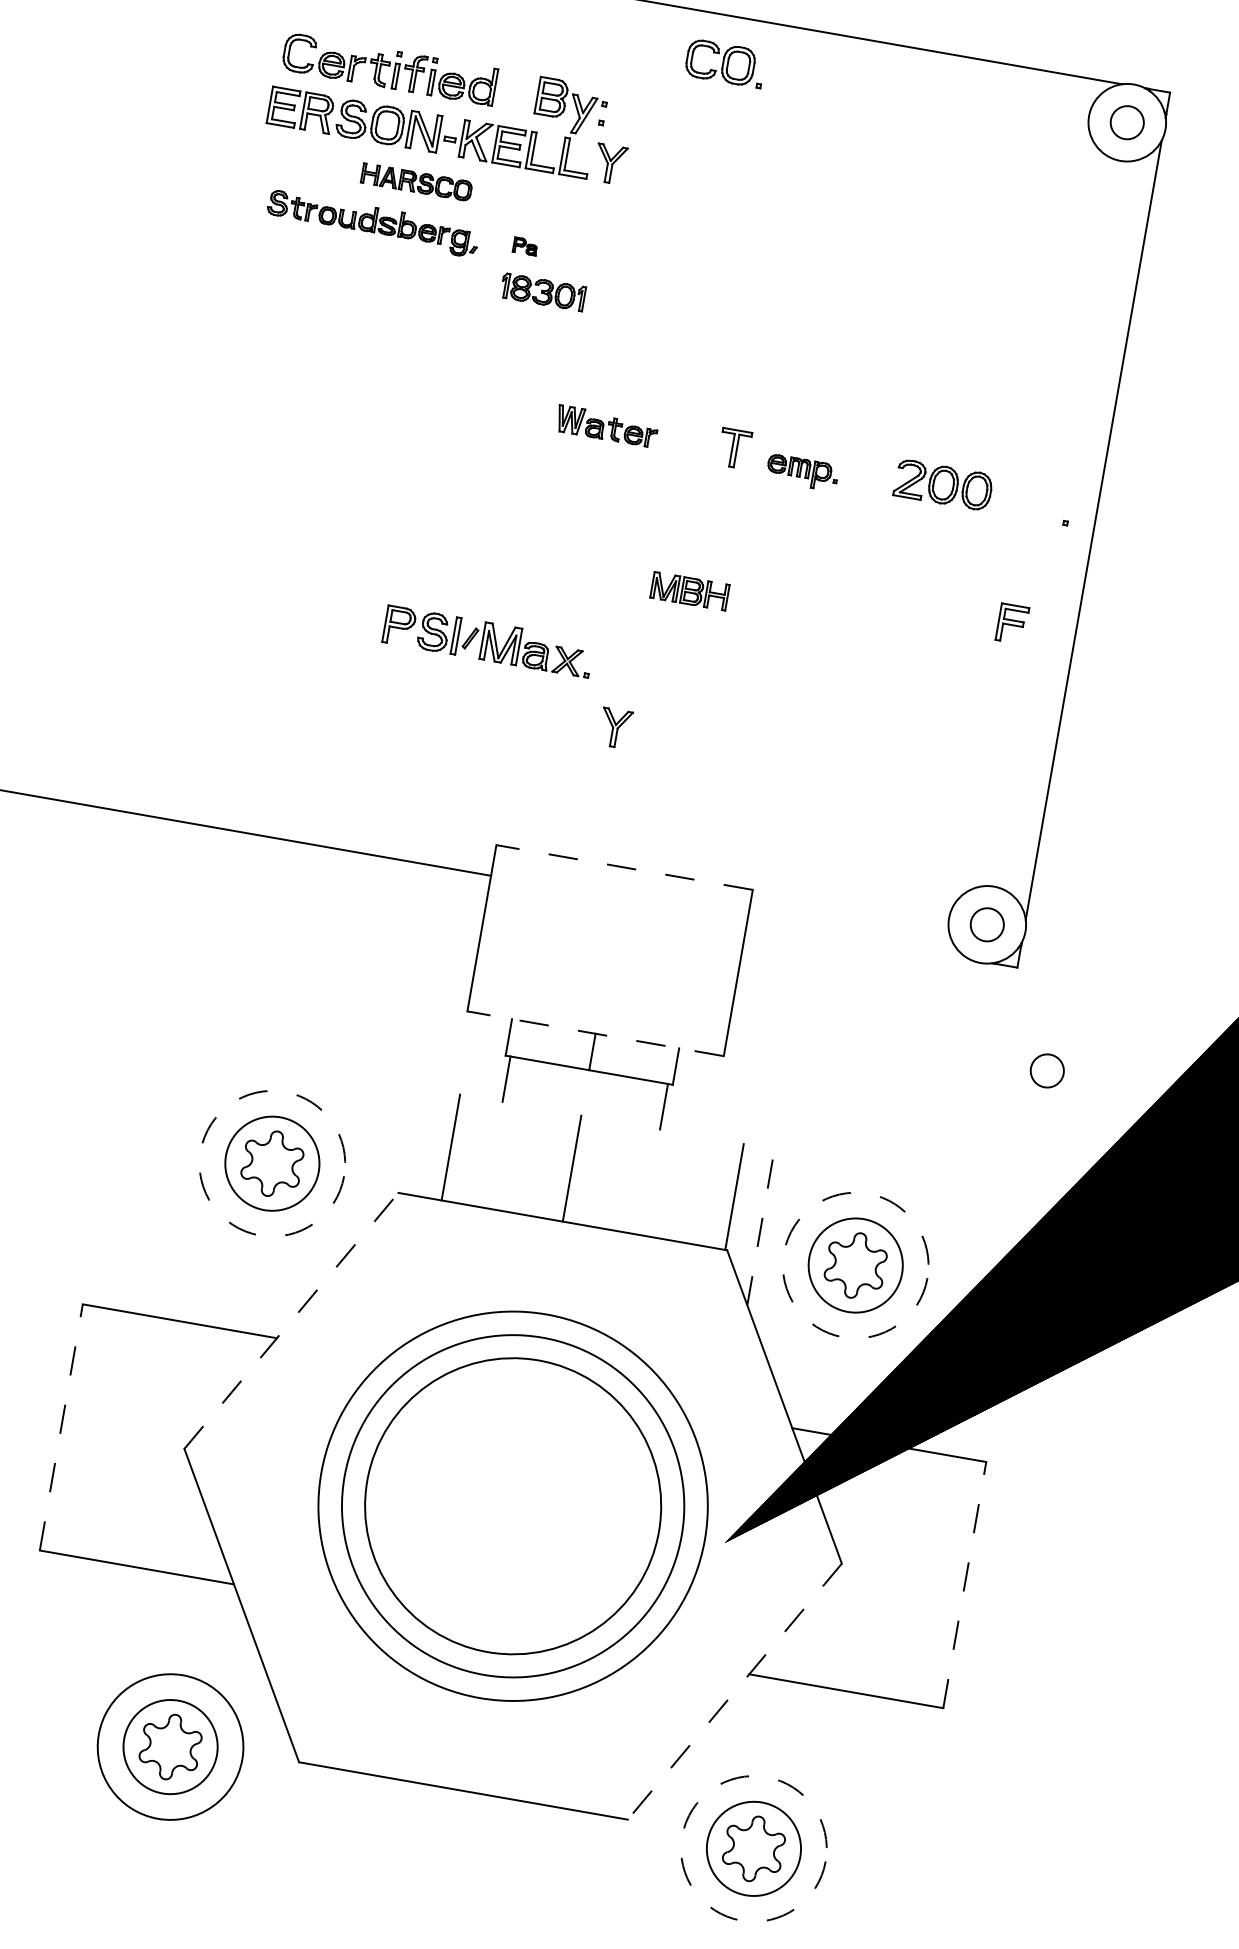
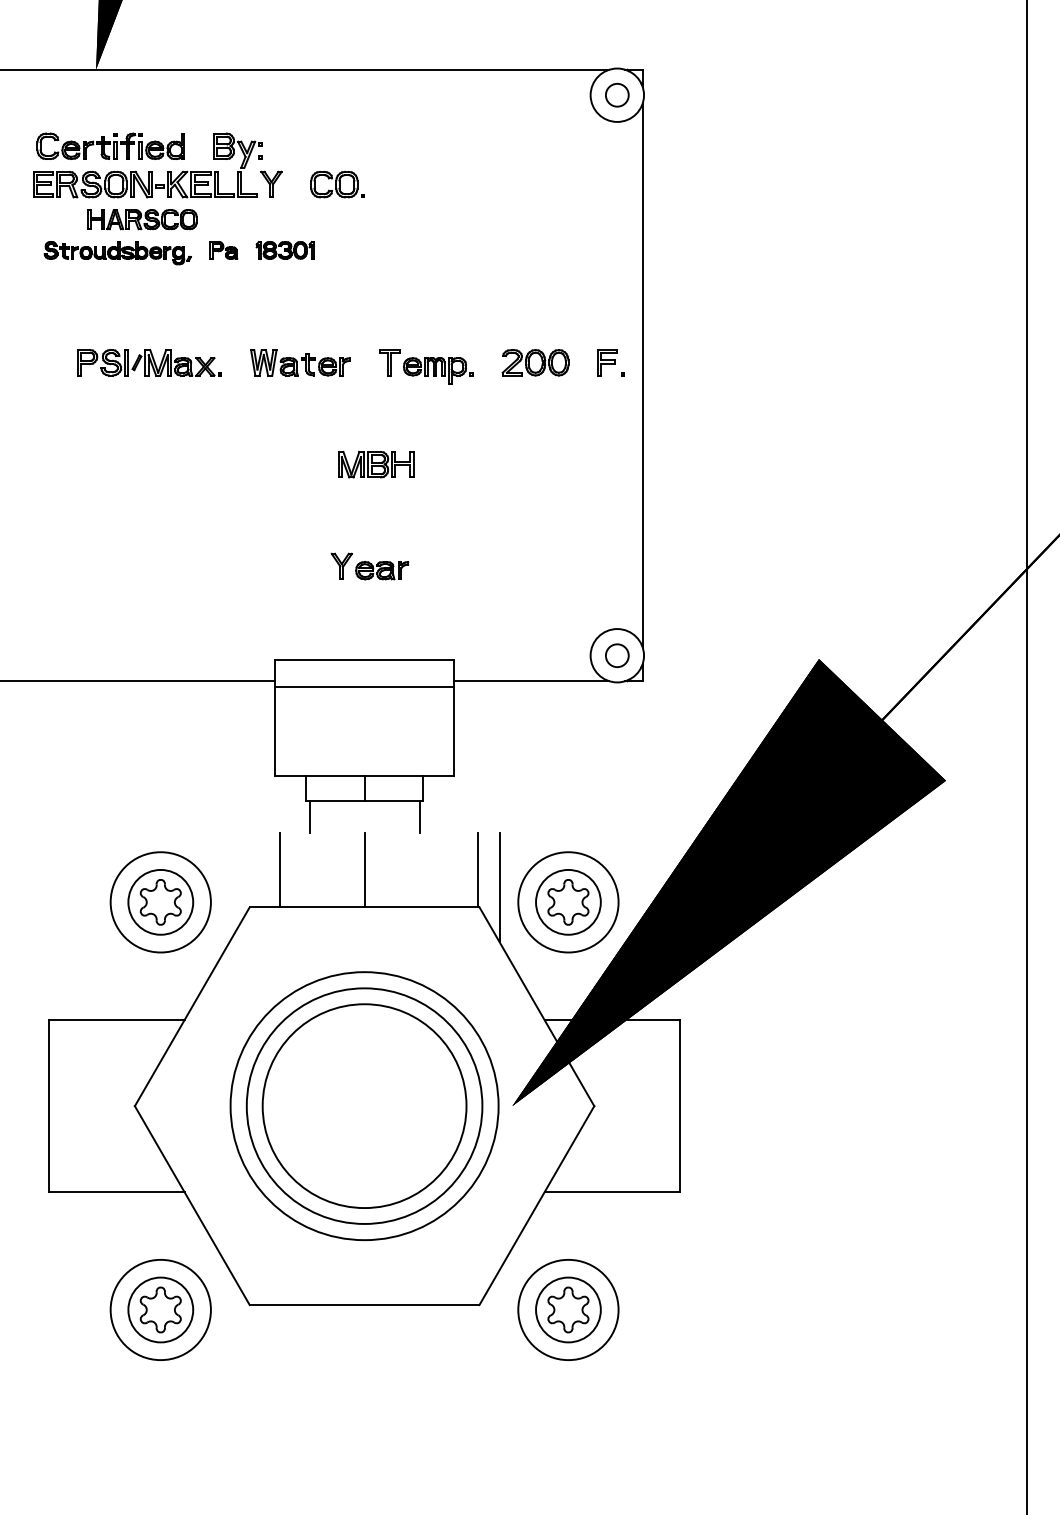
part: (725, 63) -> (337, 184), moved
part: (416, 181) -> (142, 219), size x1.43
part: (524, 246) -> (223, 250), size x1.67
part: (542, 292) -> (284, 250), moved
part: (607, 426) -> (300, 362), size x1.43
part: (802, 471) -> (438, 370), size x1.43
part: (690, 590) -> (376, 464), size x1.43
part: (1012, 623) -> (607, 362), moved
part: (488, 641) -> (149, 362), moved
part: (672, 744) -> (382, 570), added
line: (624, 867) -> (364, 659), dashed -> solid
line: (617, 905) -> (364, 686), added
line: (858, 940) -> (531, 681), added
line: (595, 1033) -> (364, 775), dashed -> solid
circle: (1047, 1070) -> (675, 747), removed
circle: (271, 1163) -> (160, 902), dashed -> solid
line: (760, 1227) -> (499, 887), dashed -> solid
circle: (855, 1265) -> (568, 902), dashed -> solid
line: (291, 1320) -> (192, 1006), dashed -> solid
line: (60, 1426) -> (48, 1105), dashed -> solid
line: (965, 1584) -> (680, 1105), dashed -> solid
line: (734, 1691) -> (536, 1205), dashed -> solid
circle: (754, 1848) -> (568, 1309), dashed -> solid

